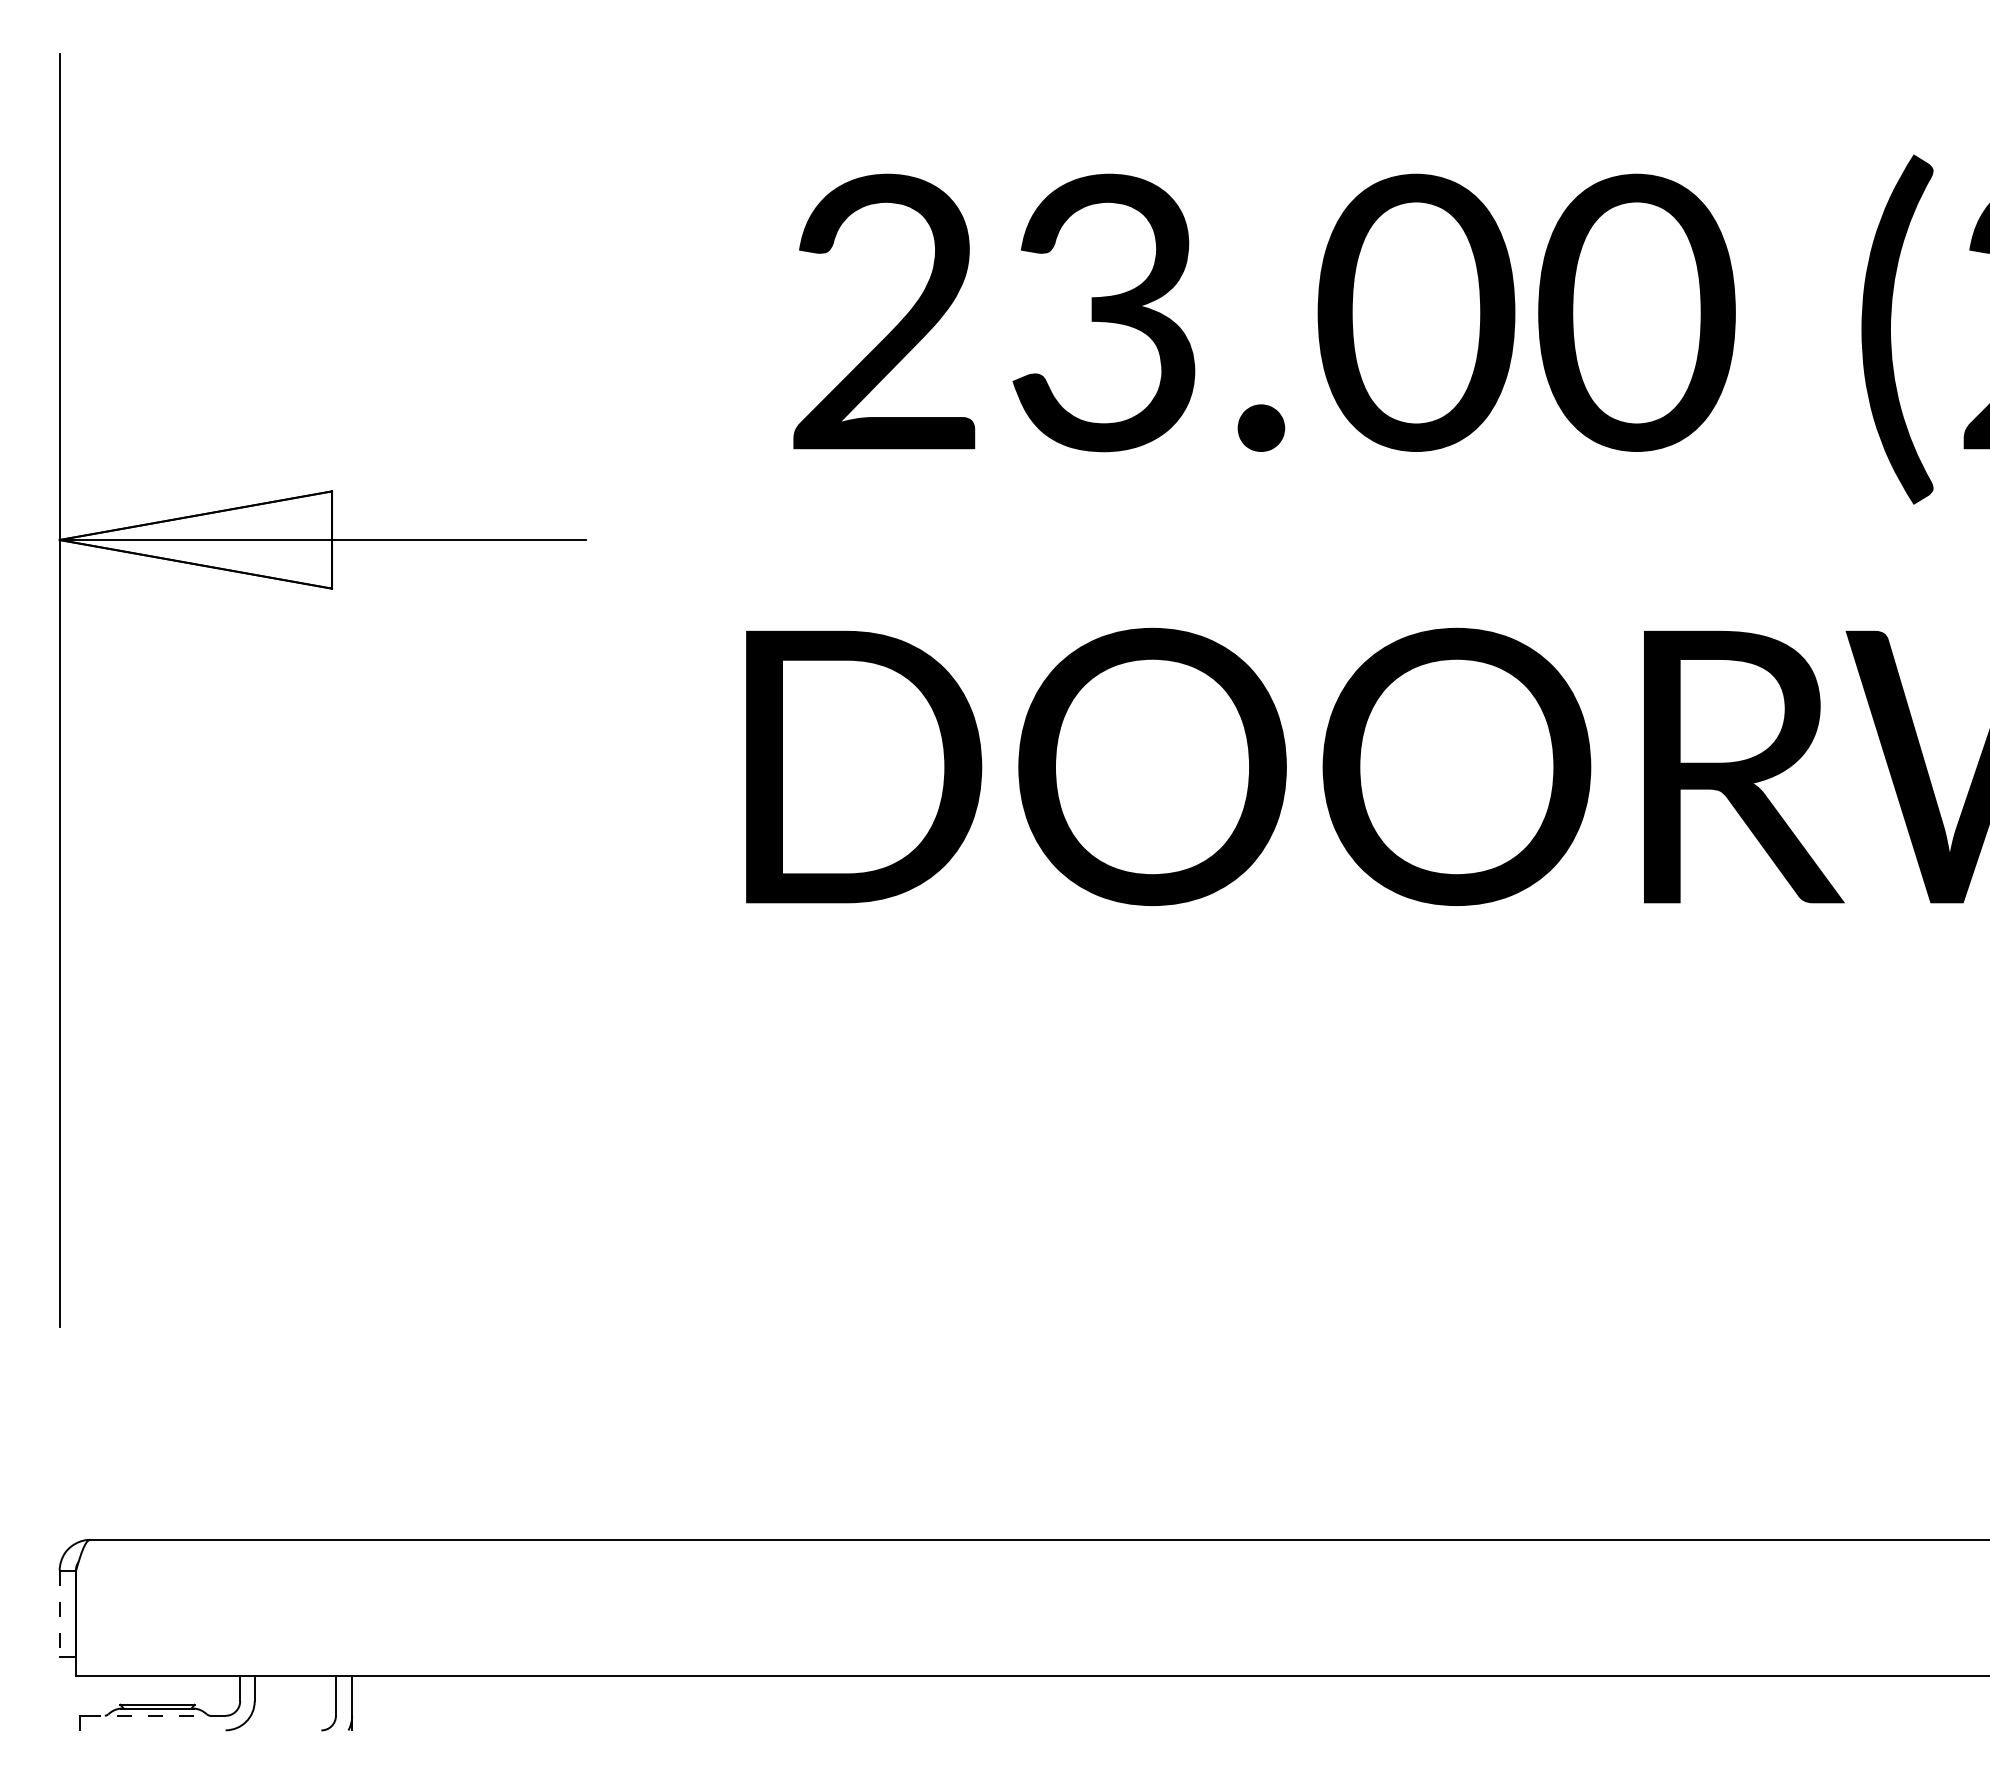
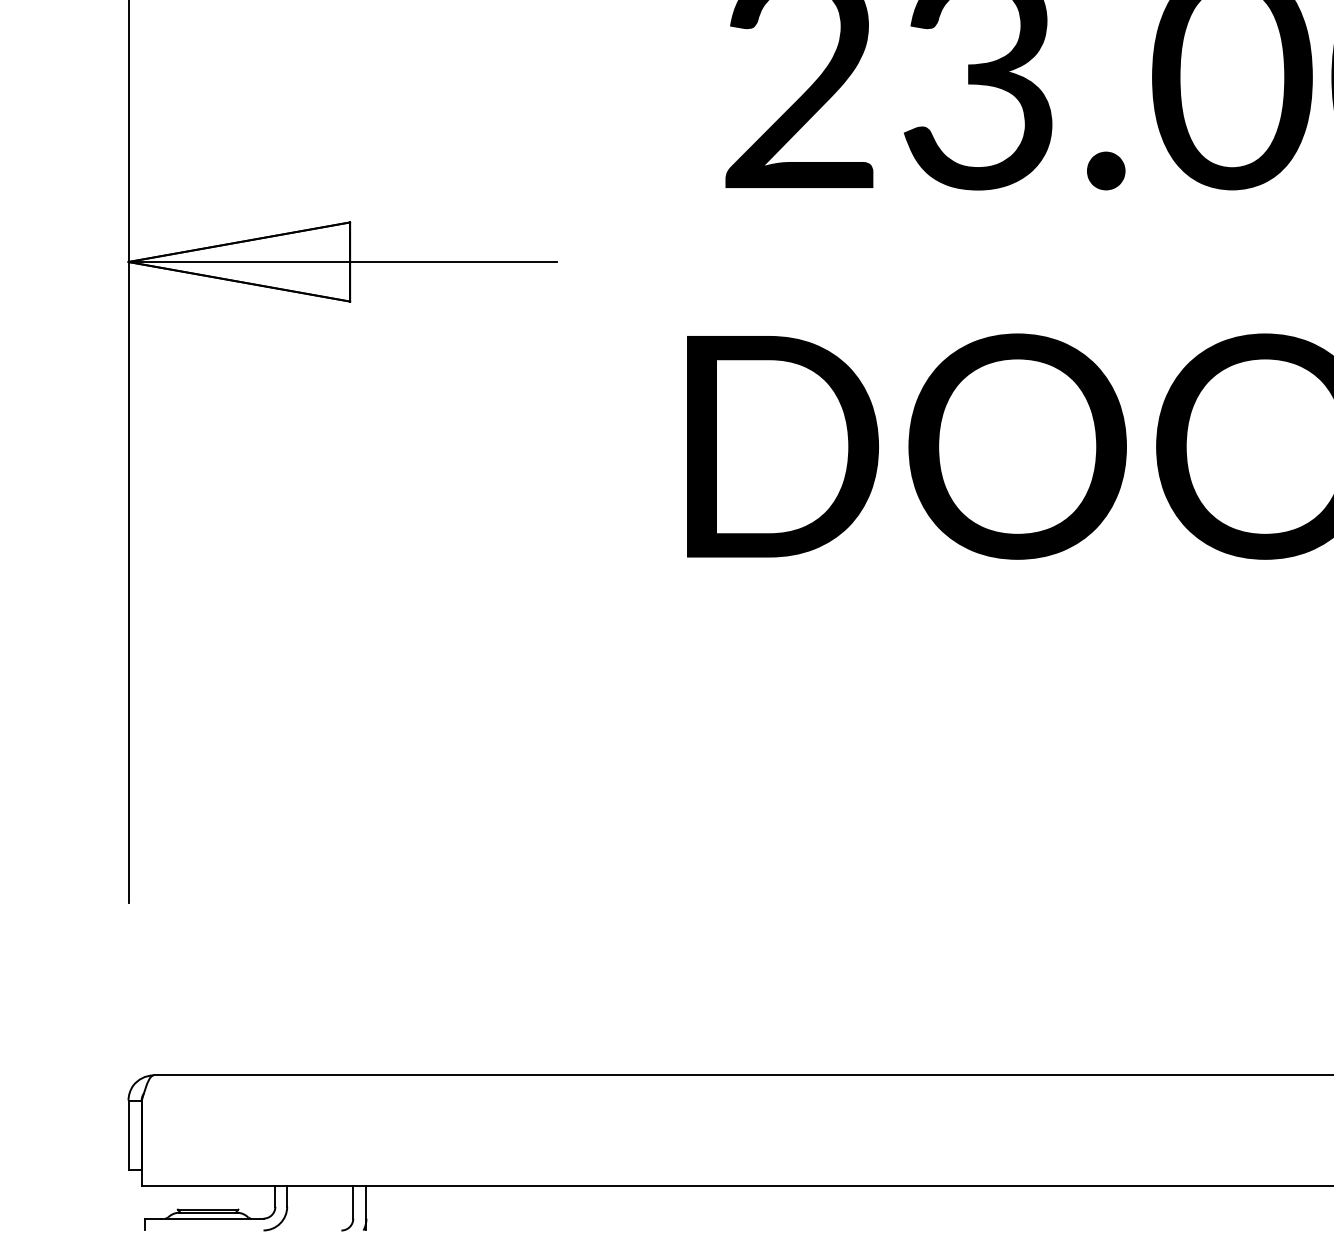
line: (59, 1613) -> (128, 1135), dashed -> solid
line: (161, 1715) -> (211, 1218), dashed -> solid

